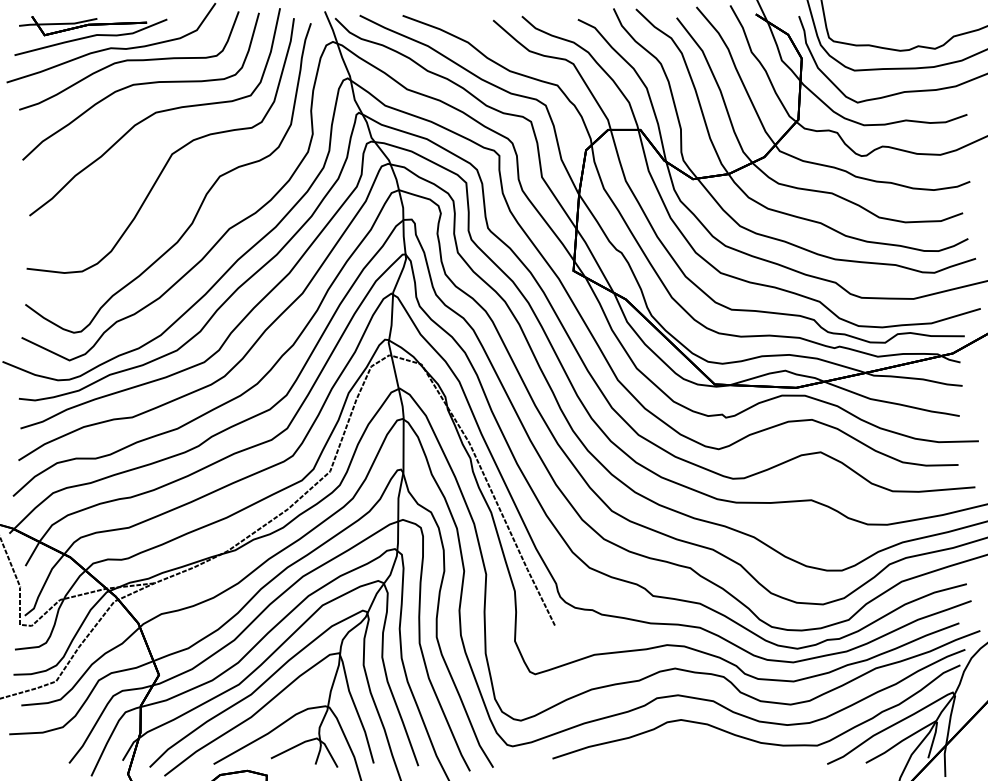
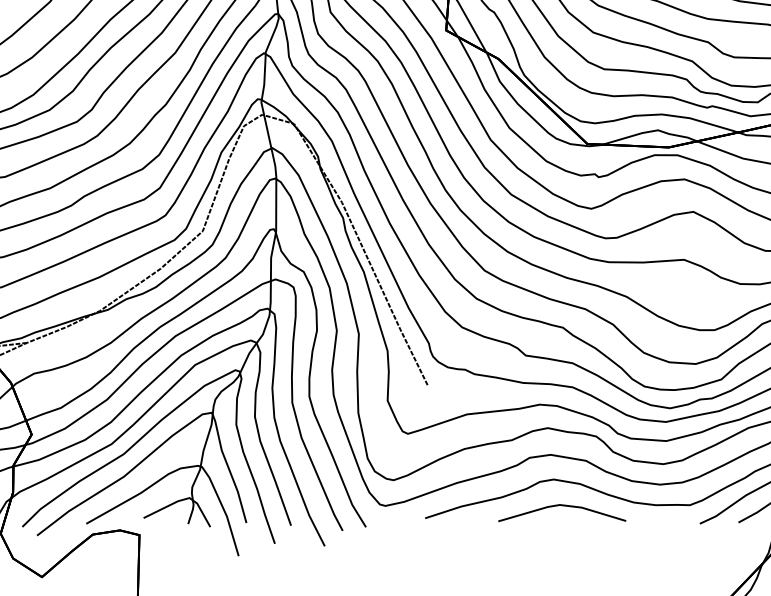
line: (689, 746) -> (562, 506), added

